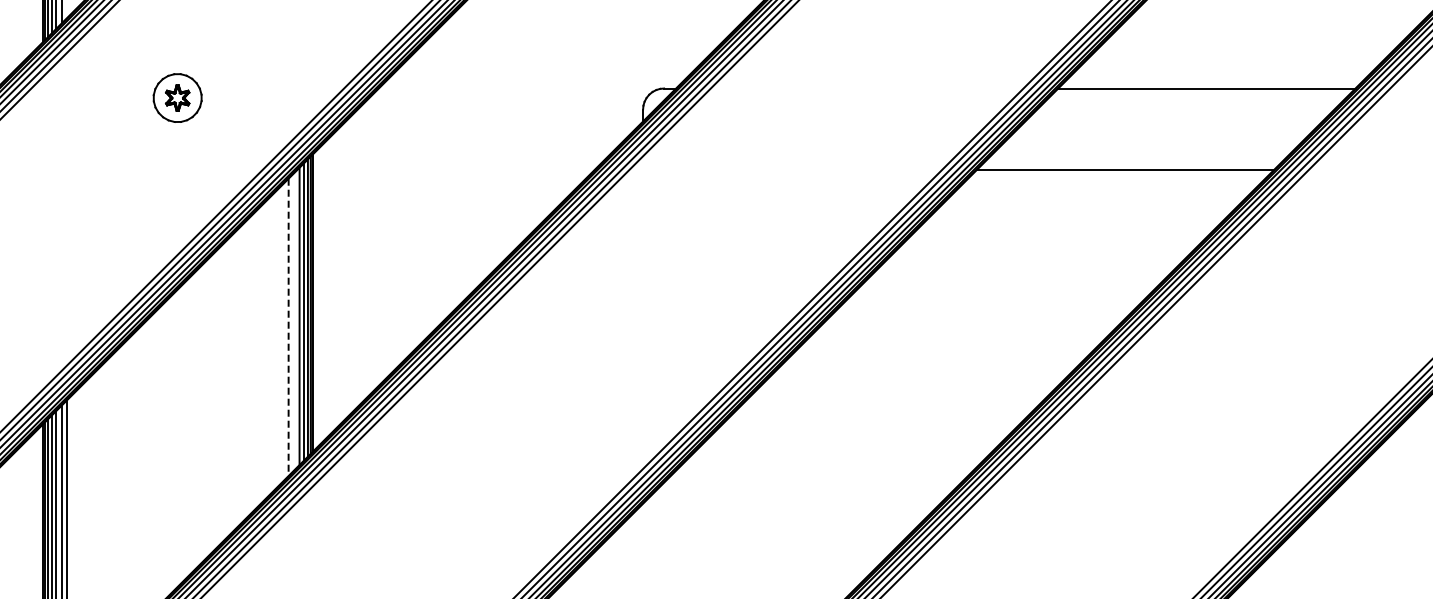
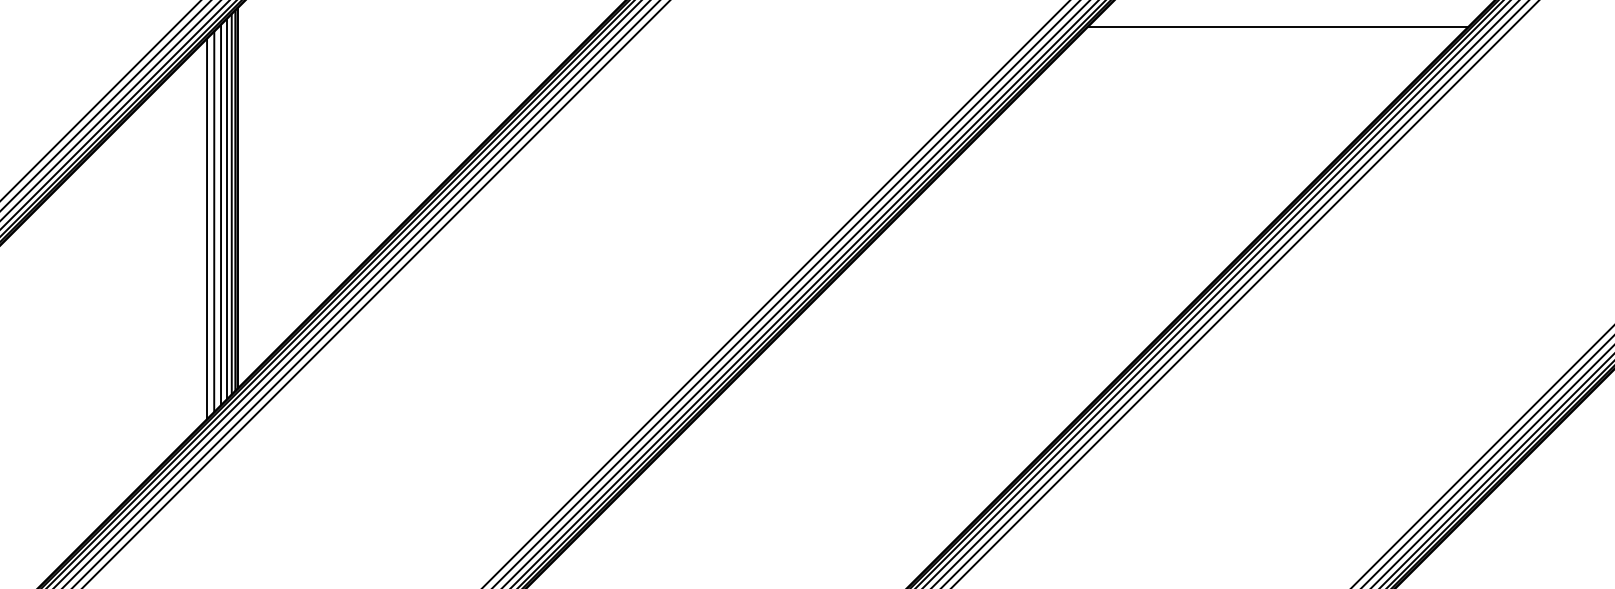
line: (294, 321) -> (214, 221), added
line: (288, 327) -> (206, 229), dashed -> solid

